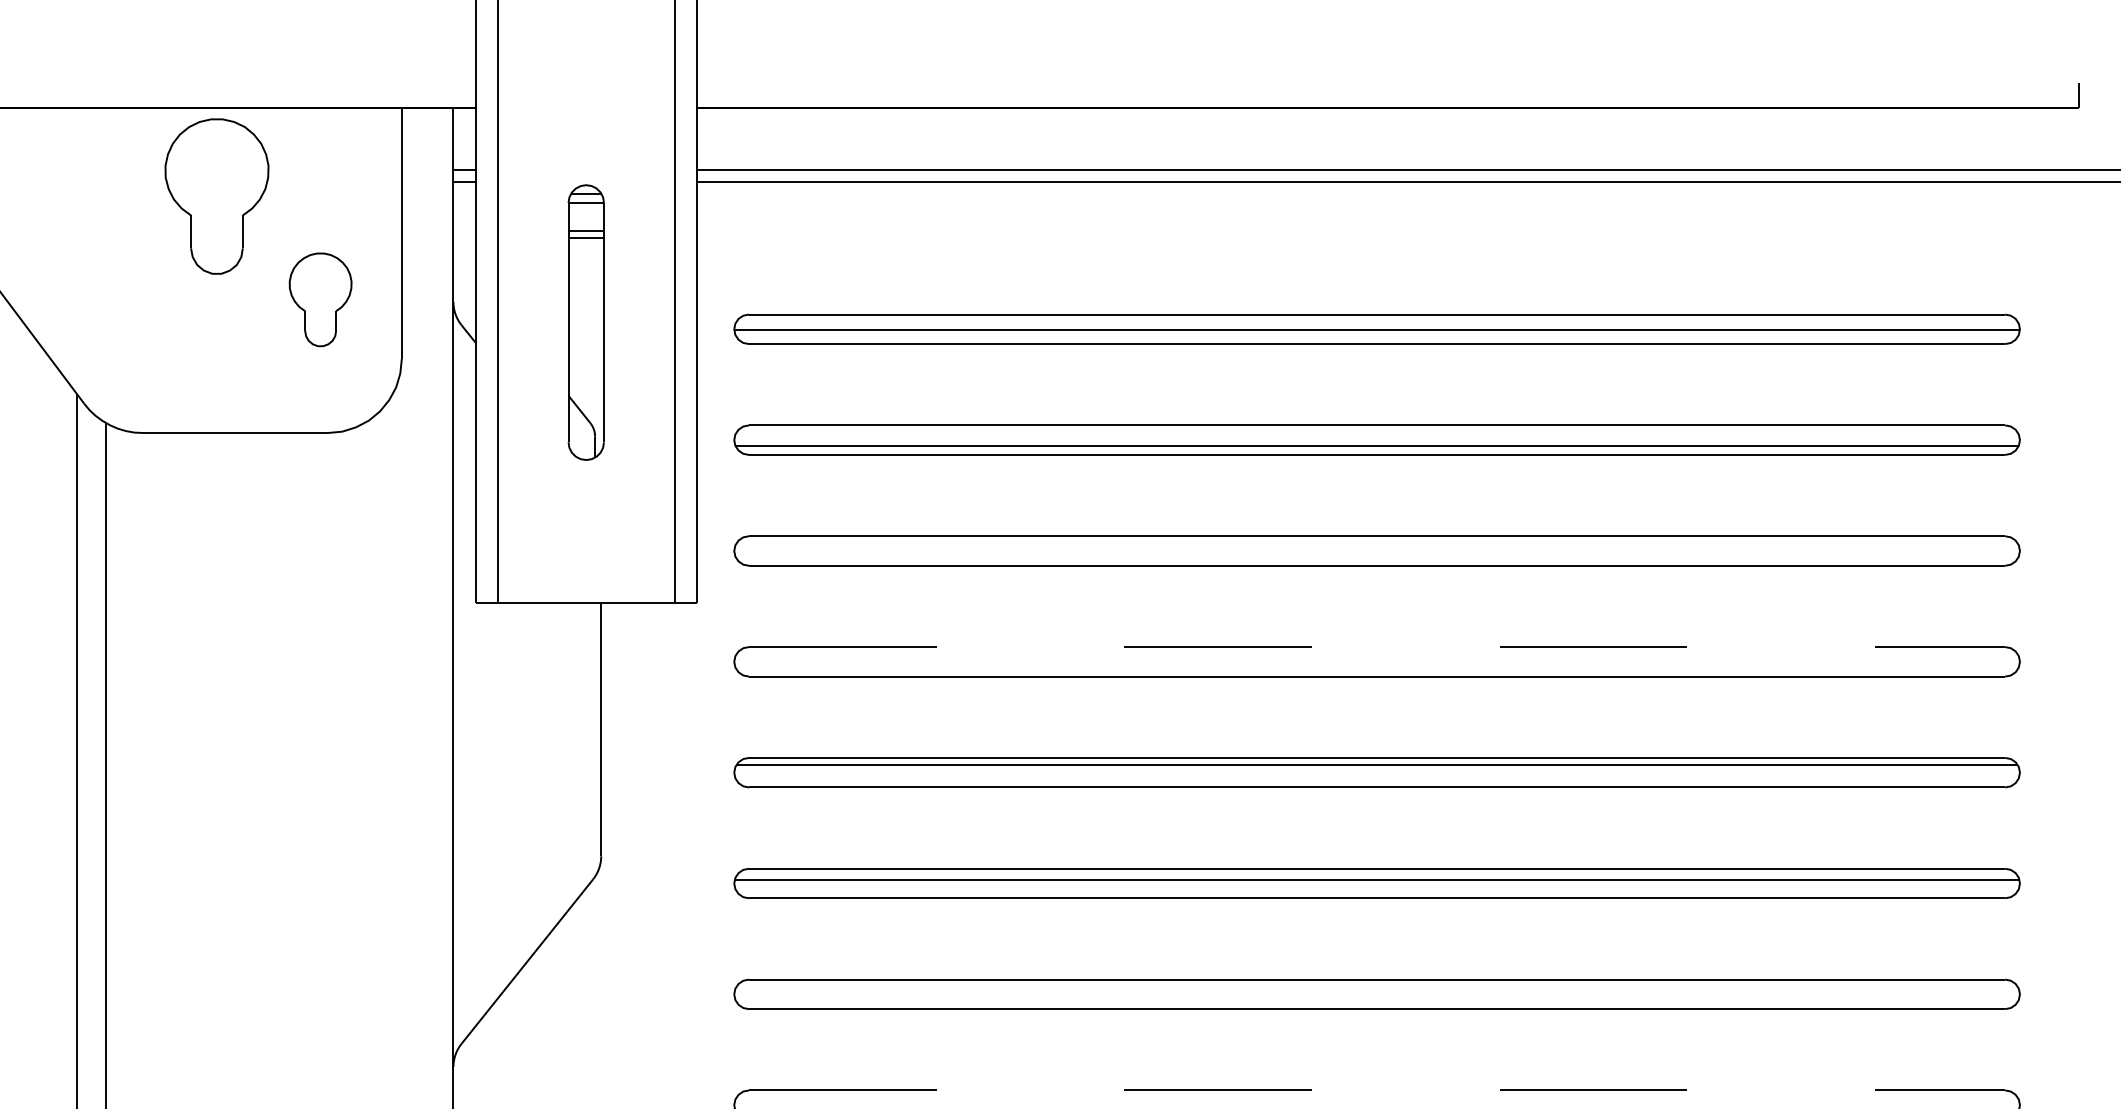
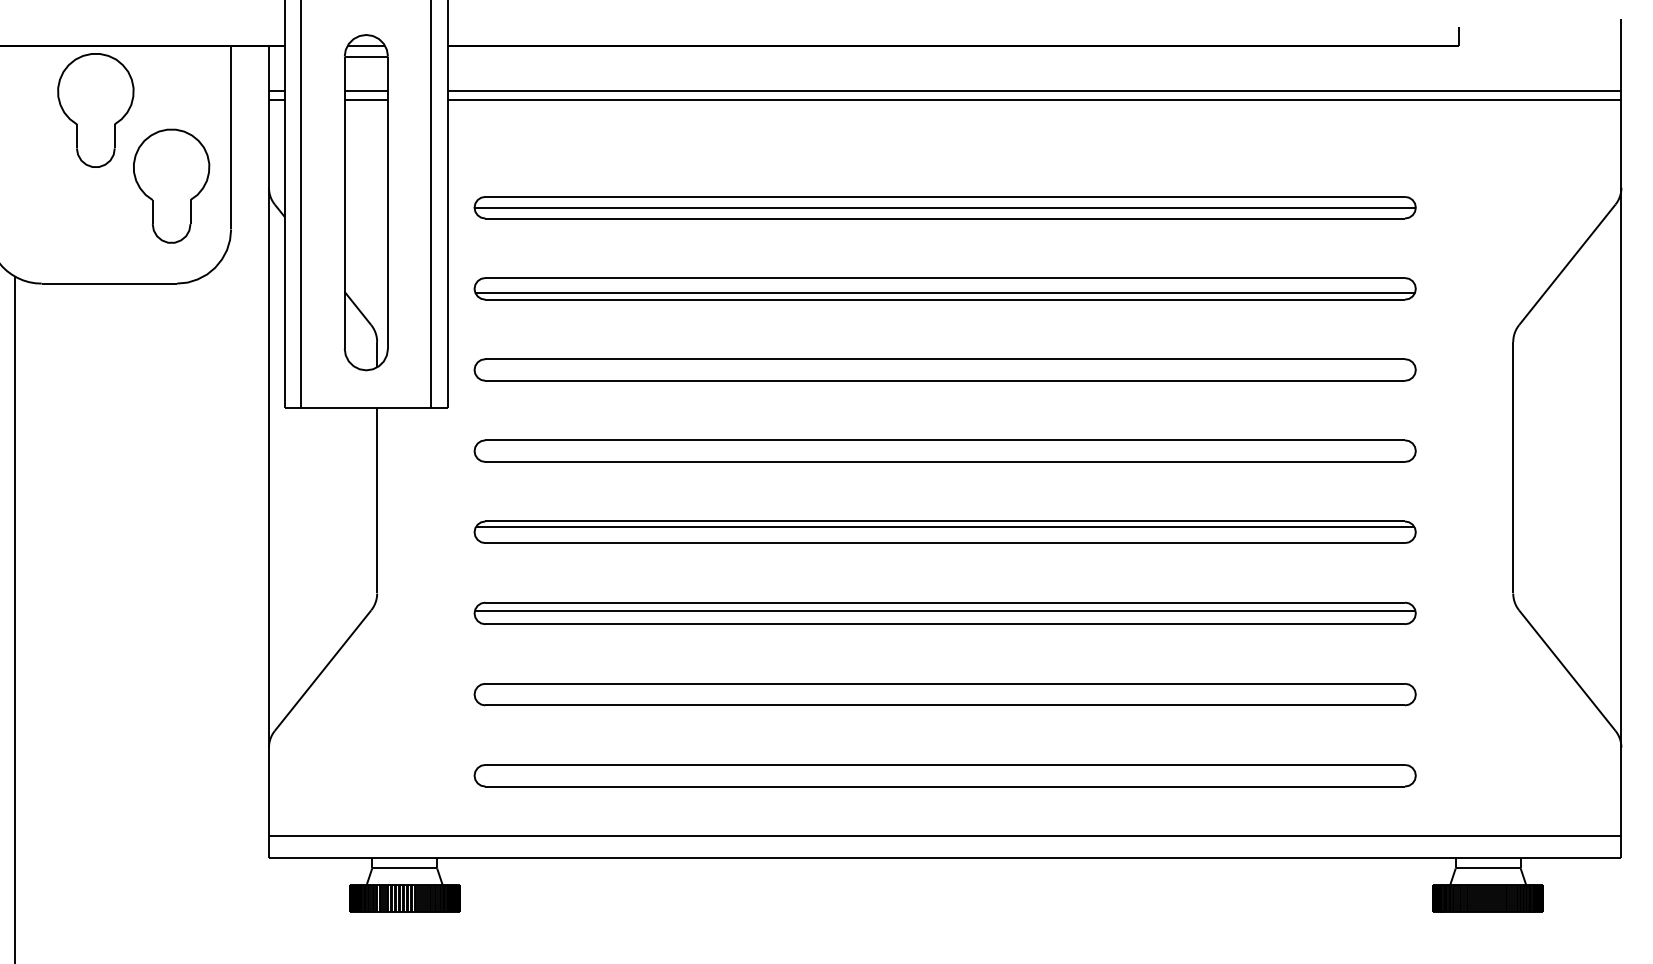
part: (320, 298) -> (171, 185), size x1.67
part: (585, 322) -> (365, 202), size x1.67
line: (1377, 647) -> (945, 440), dashed -> solid
line: (1377, 1089) -> (945, 764), dashed -> solid

